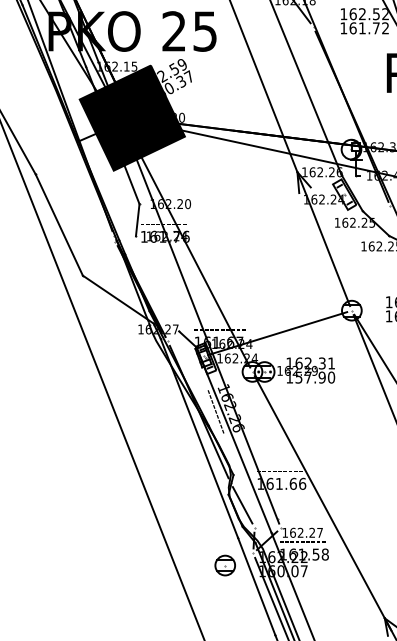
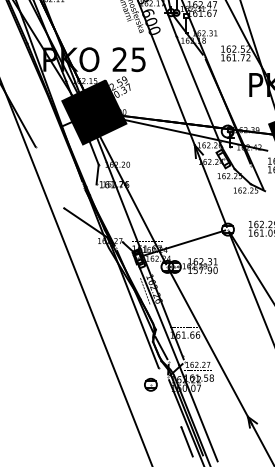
line: (58, 225) -> (49, 177), removed
line: (255, 586) -> (169, 397), removed

